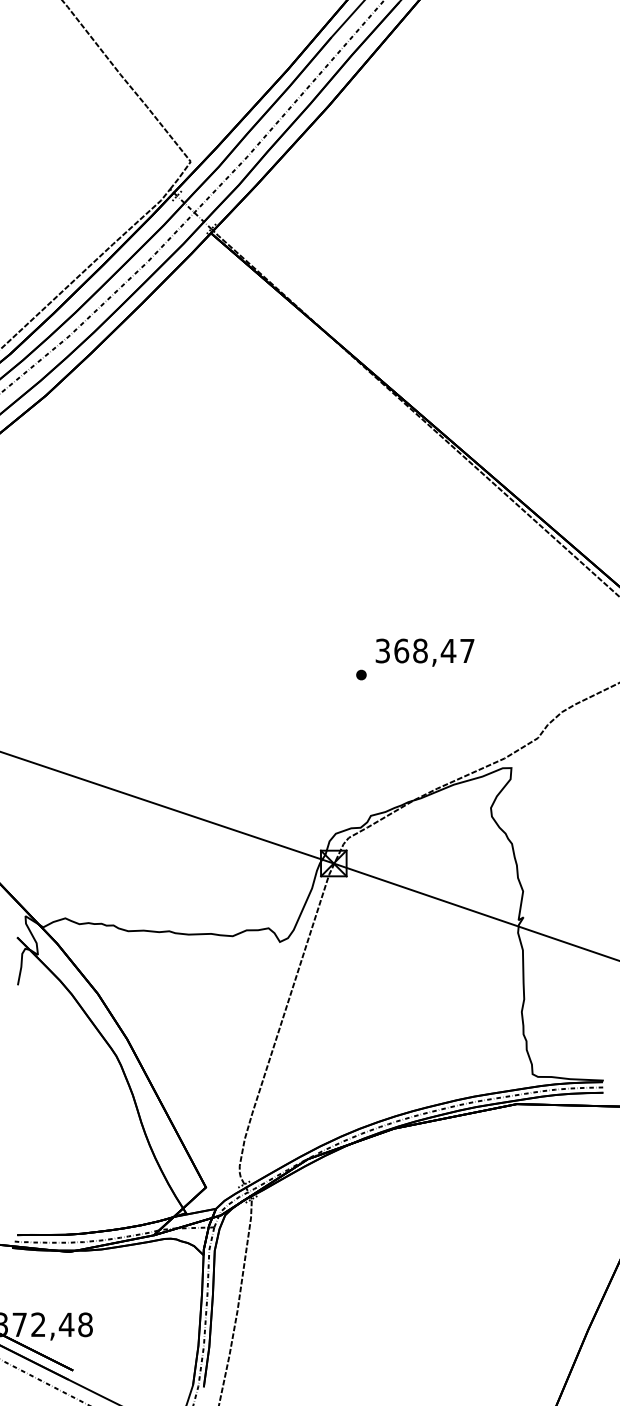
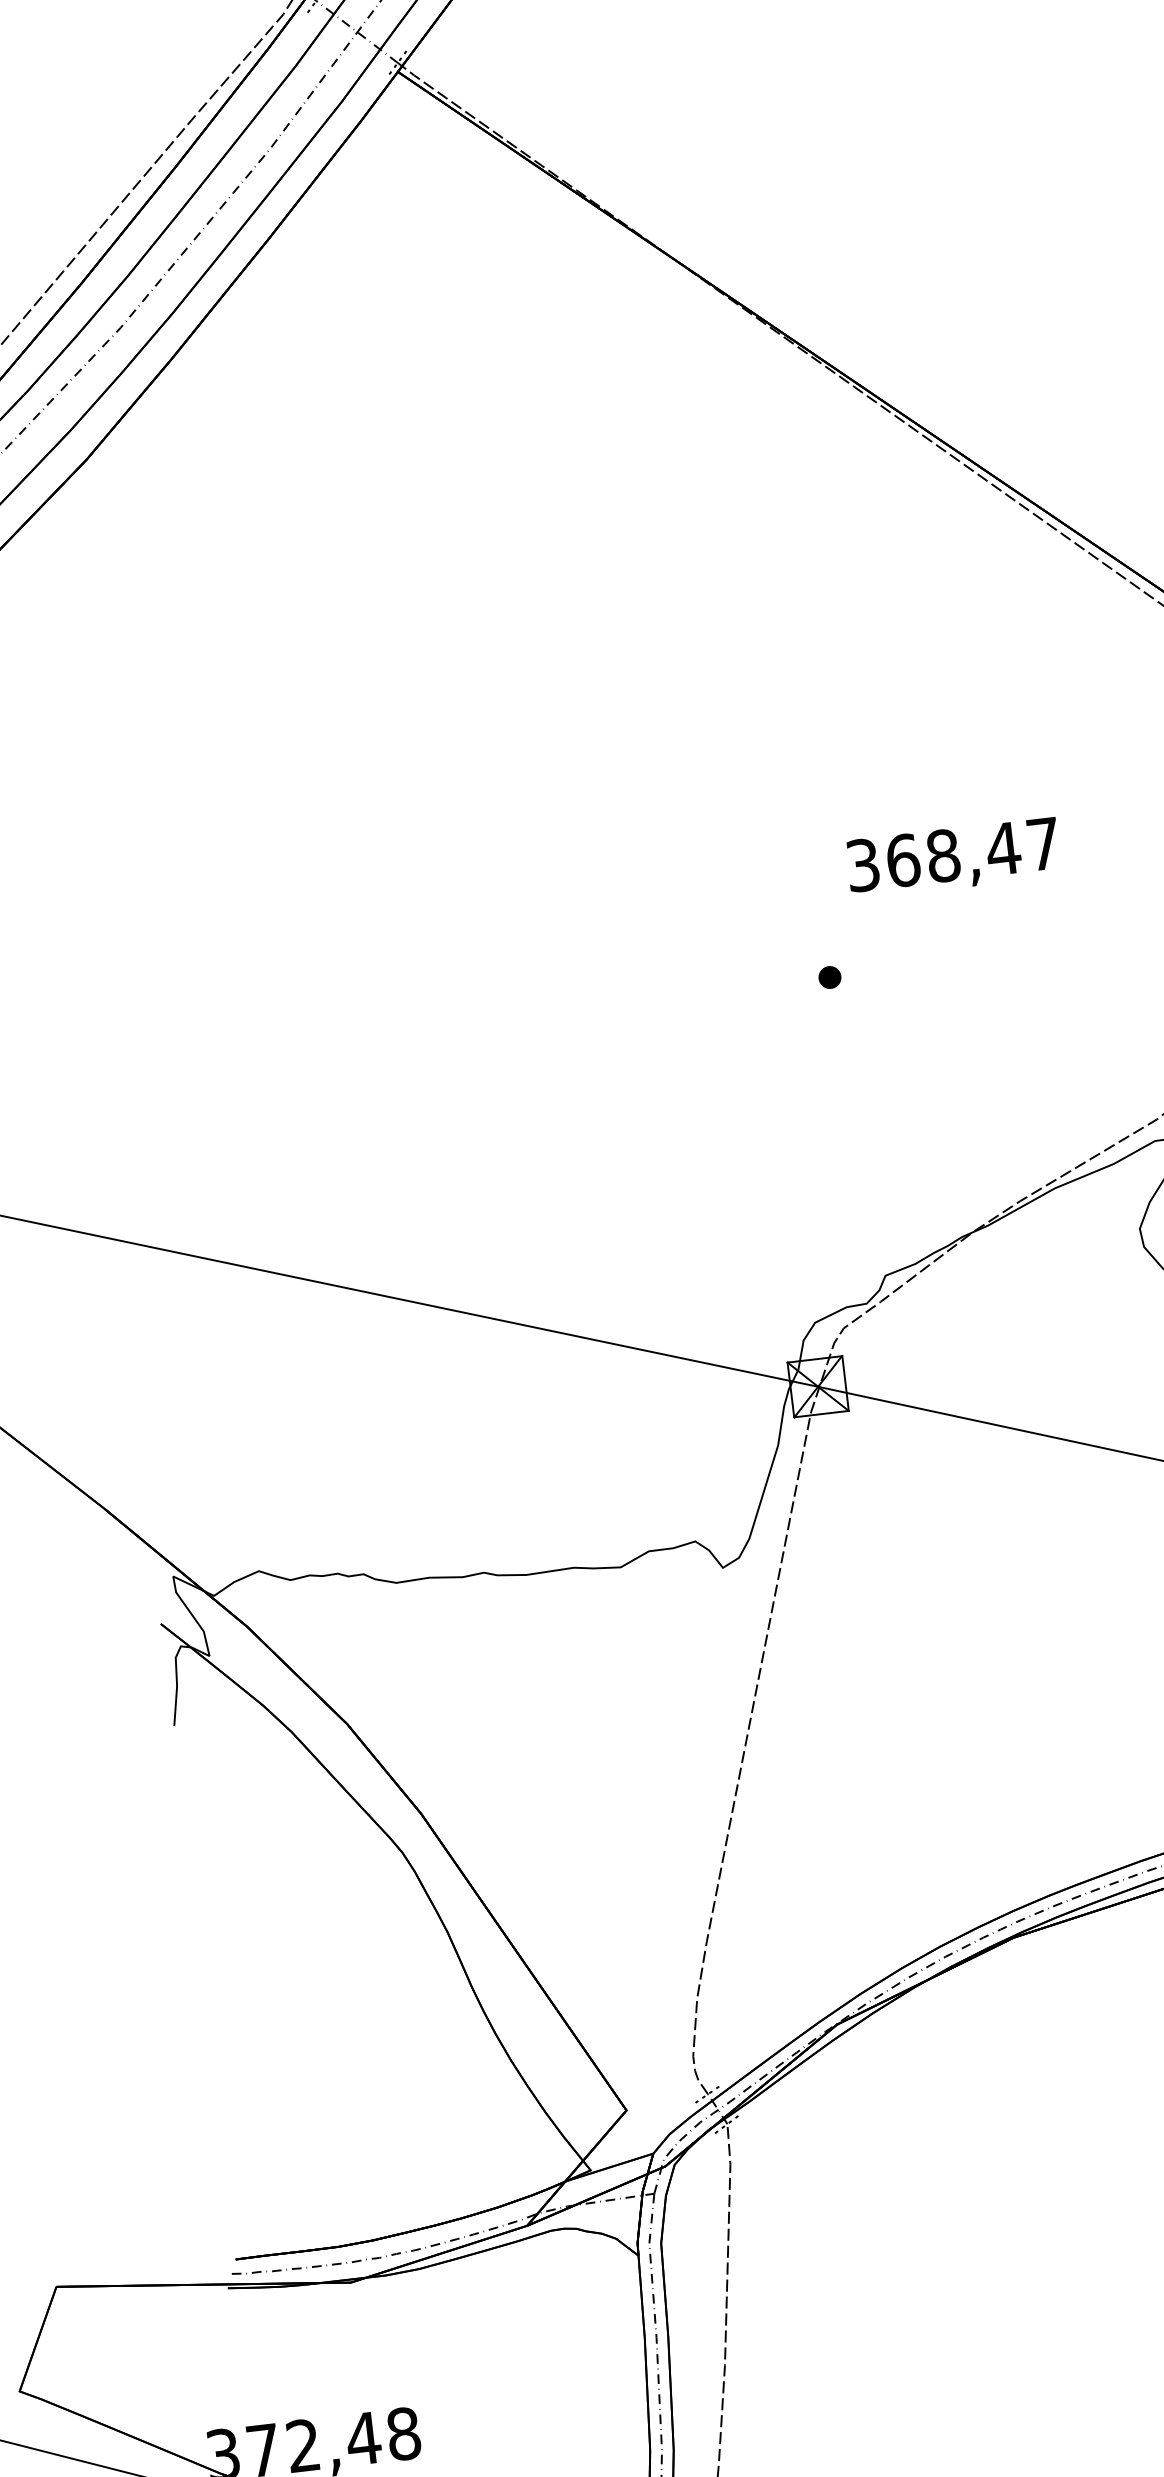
text: (424, 652) -> (952, 857), moved

